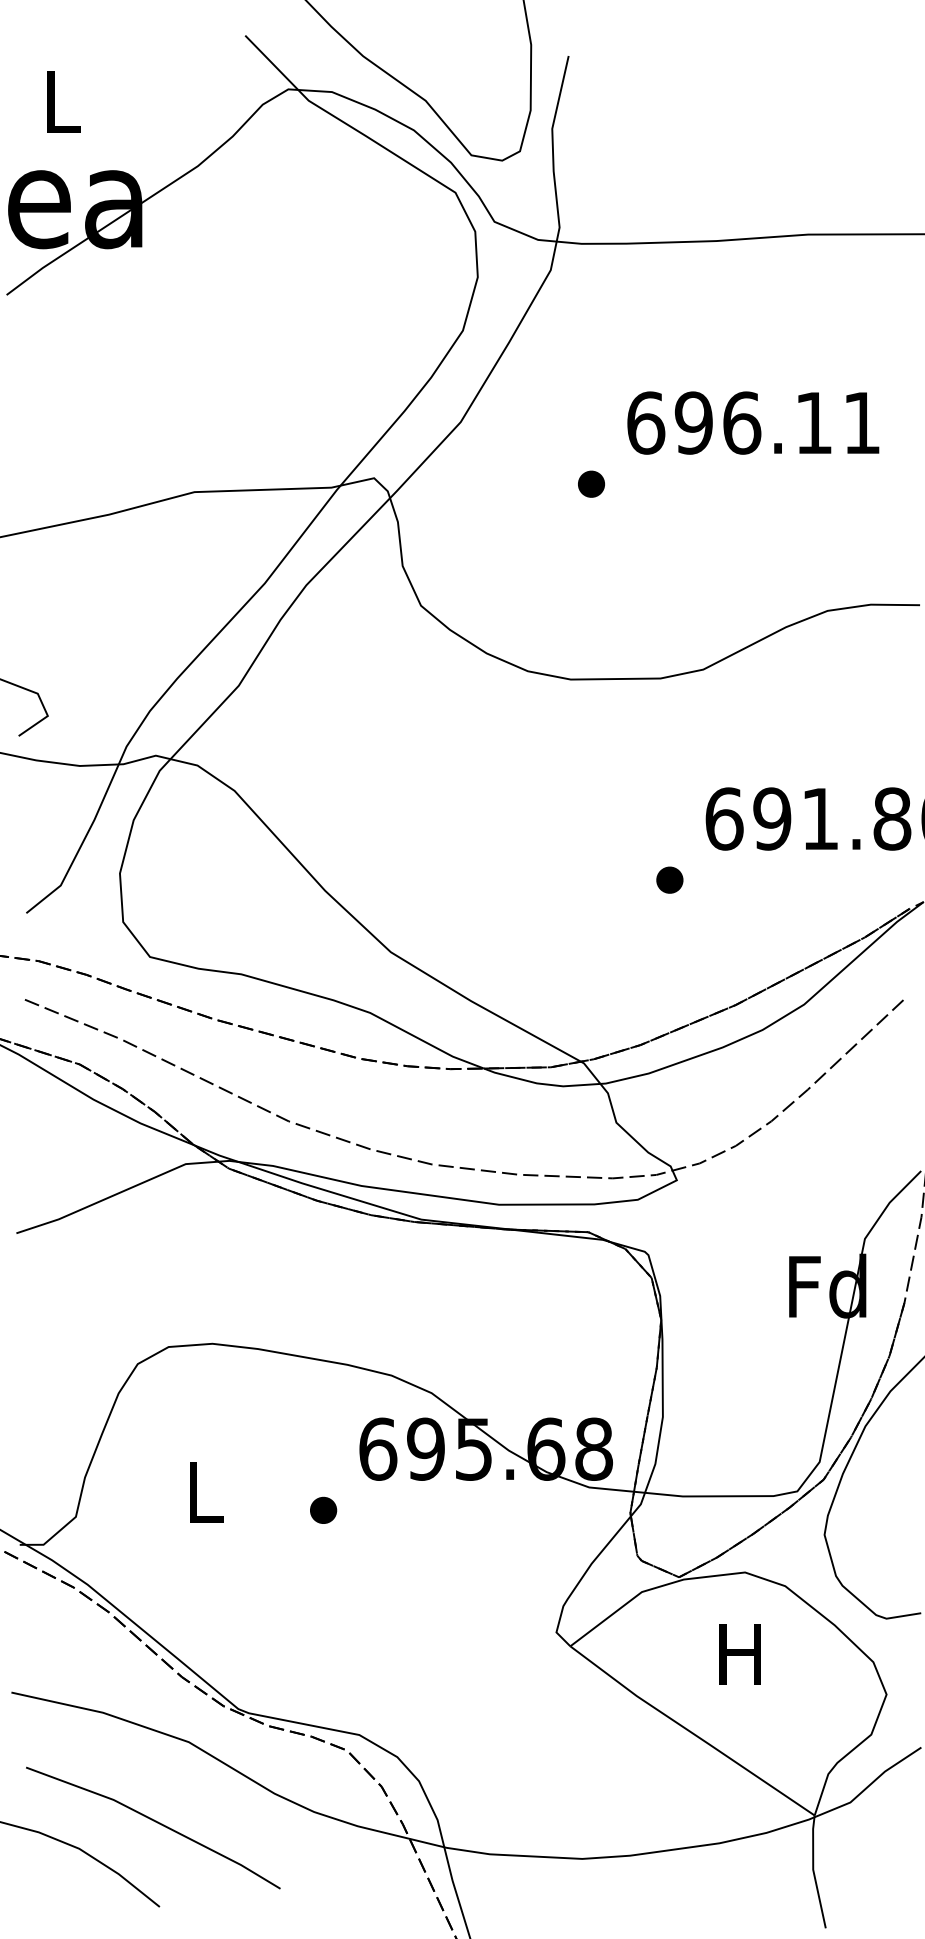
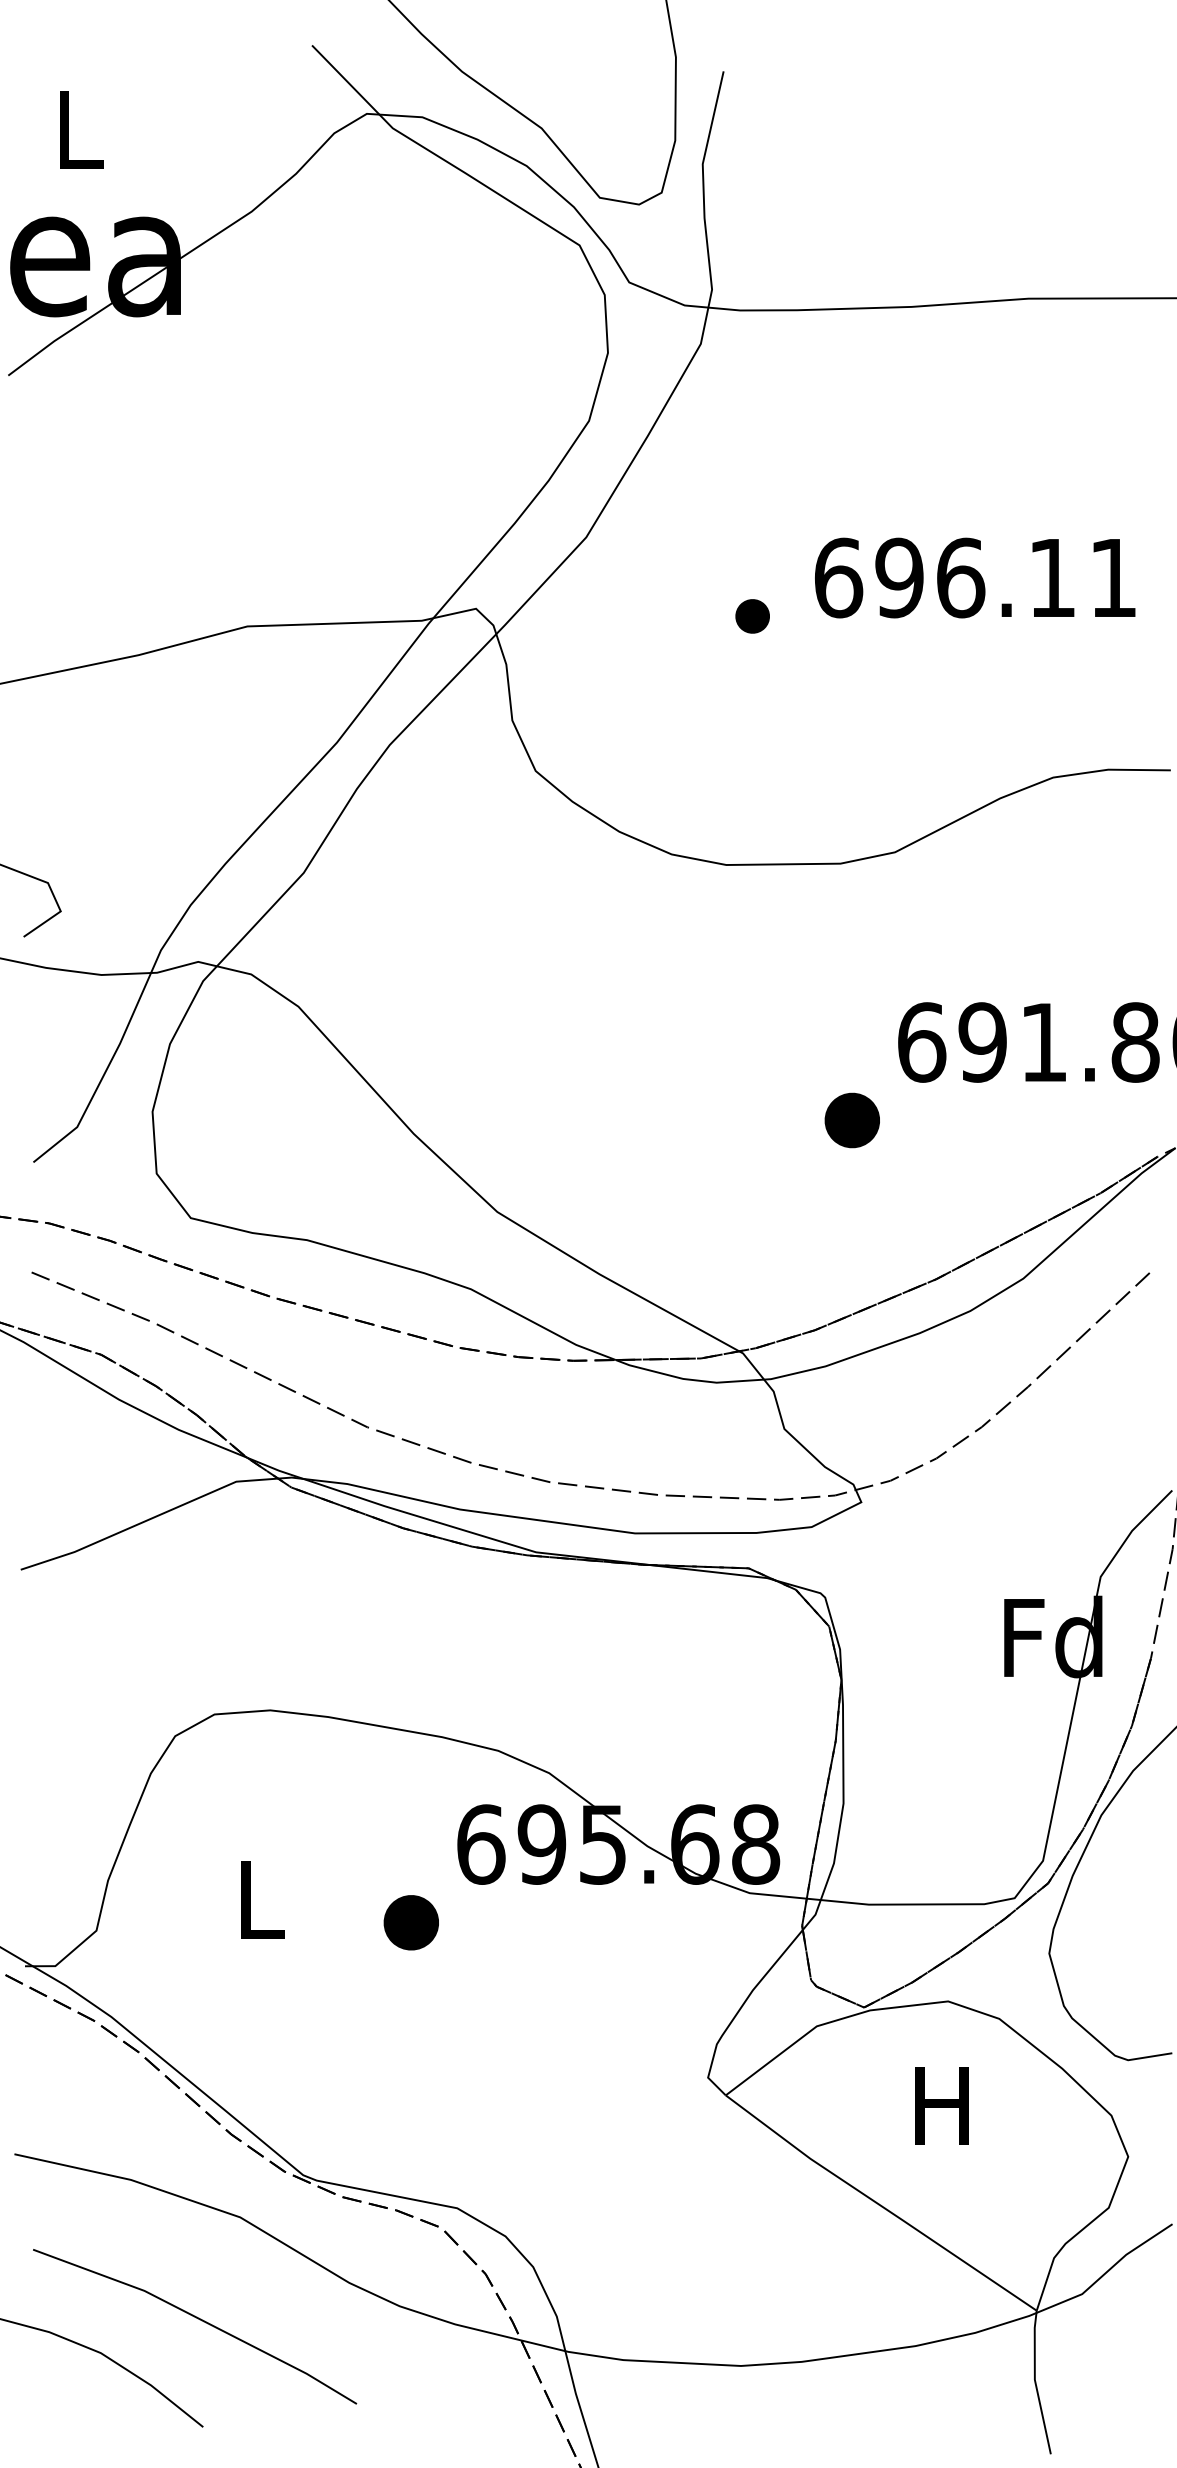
text: (753, 422) -> (975, 577), moved
part: (669, 879) -> (851, 1119), size x1.6
part: (323, 1509) -> (411, 1921), size x1.6

